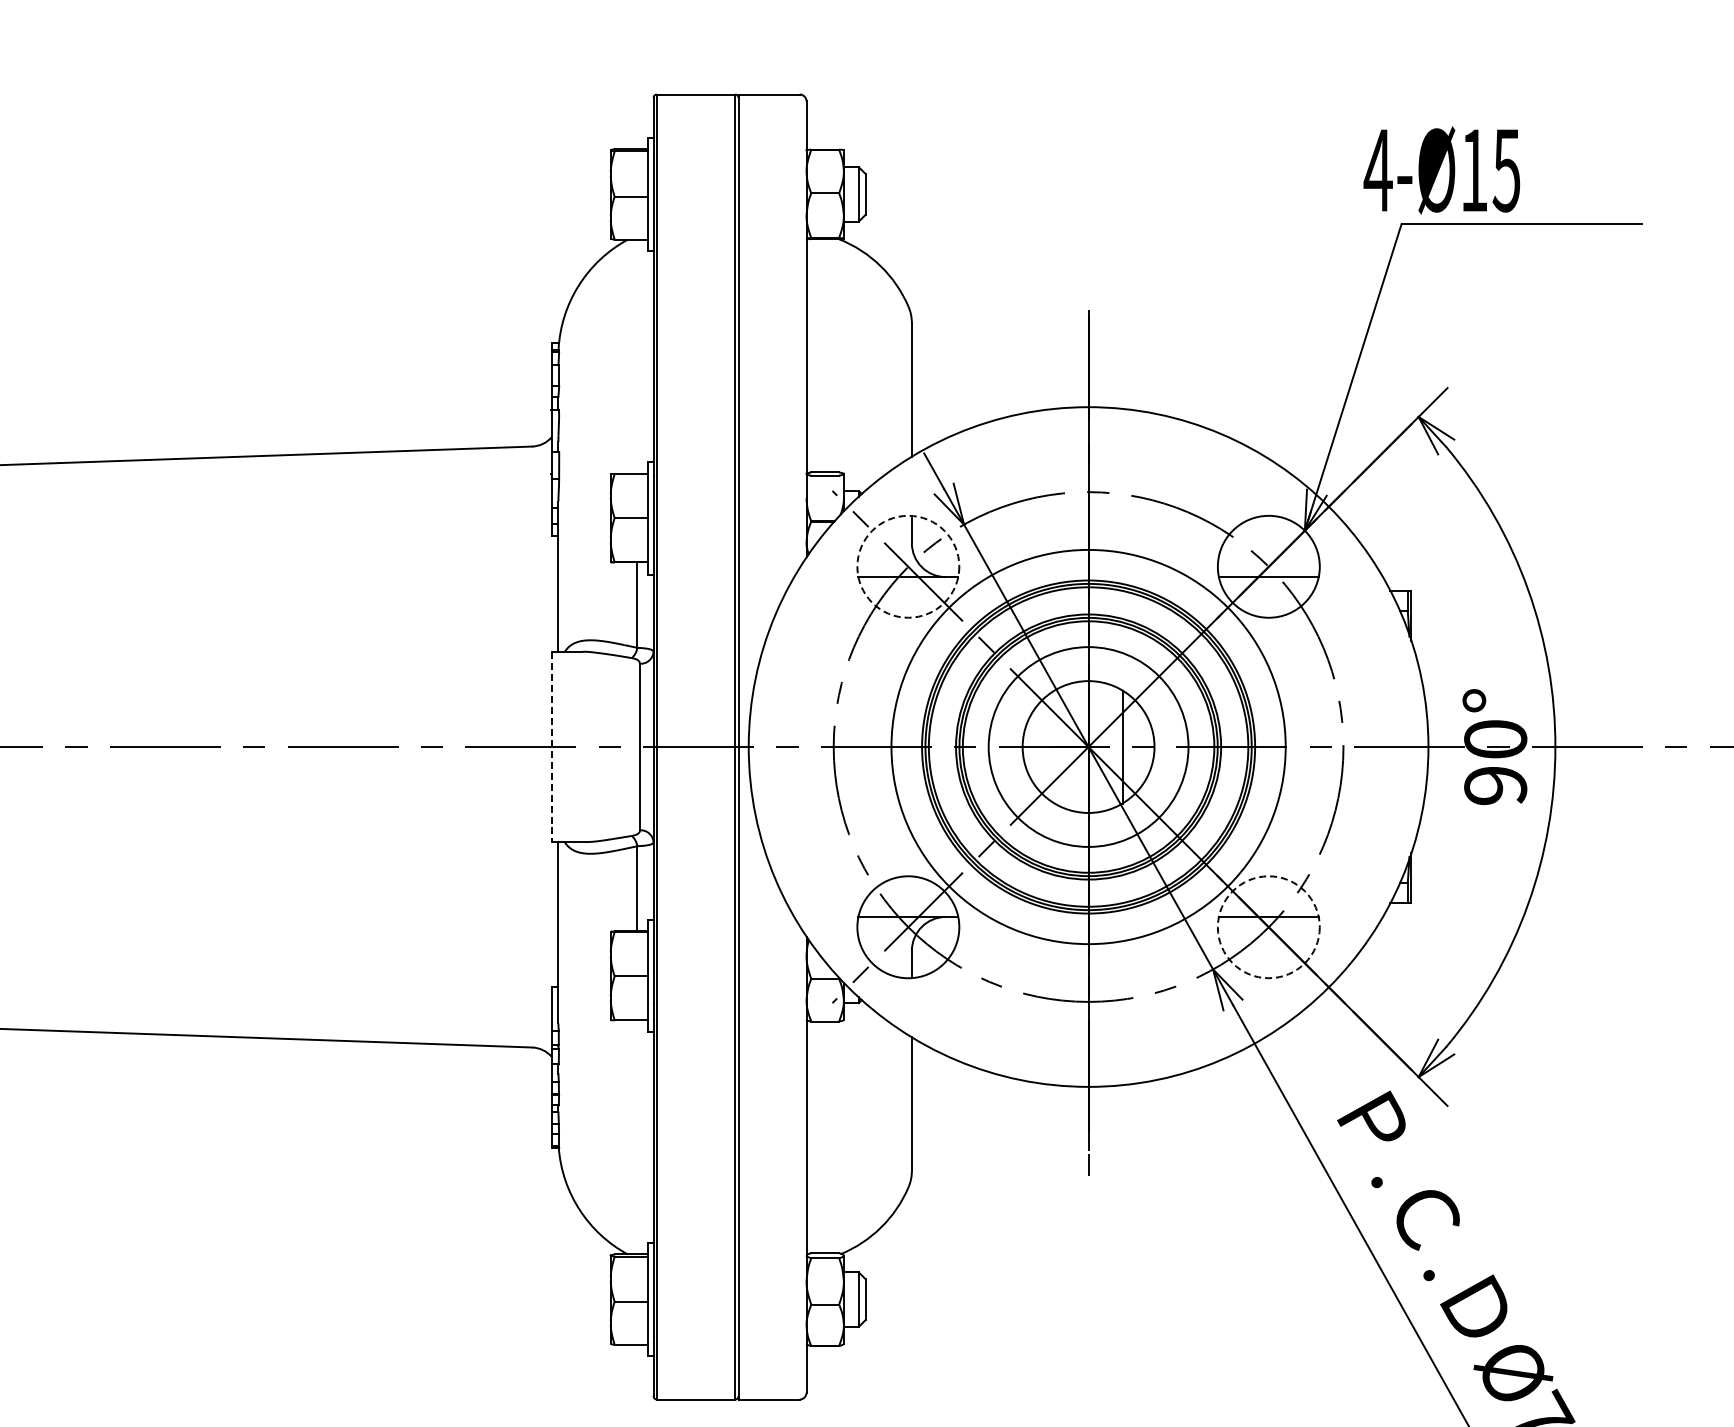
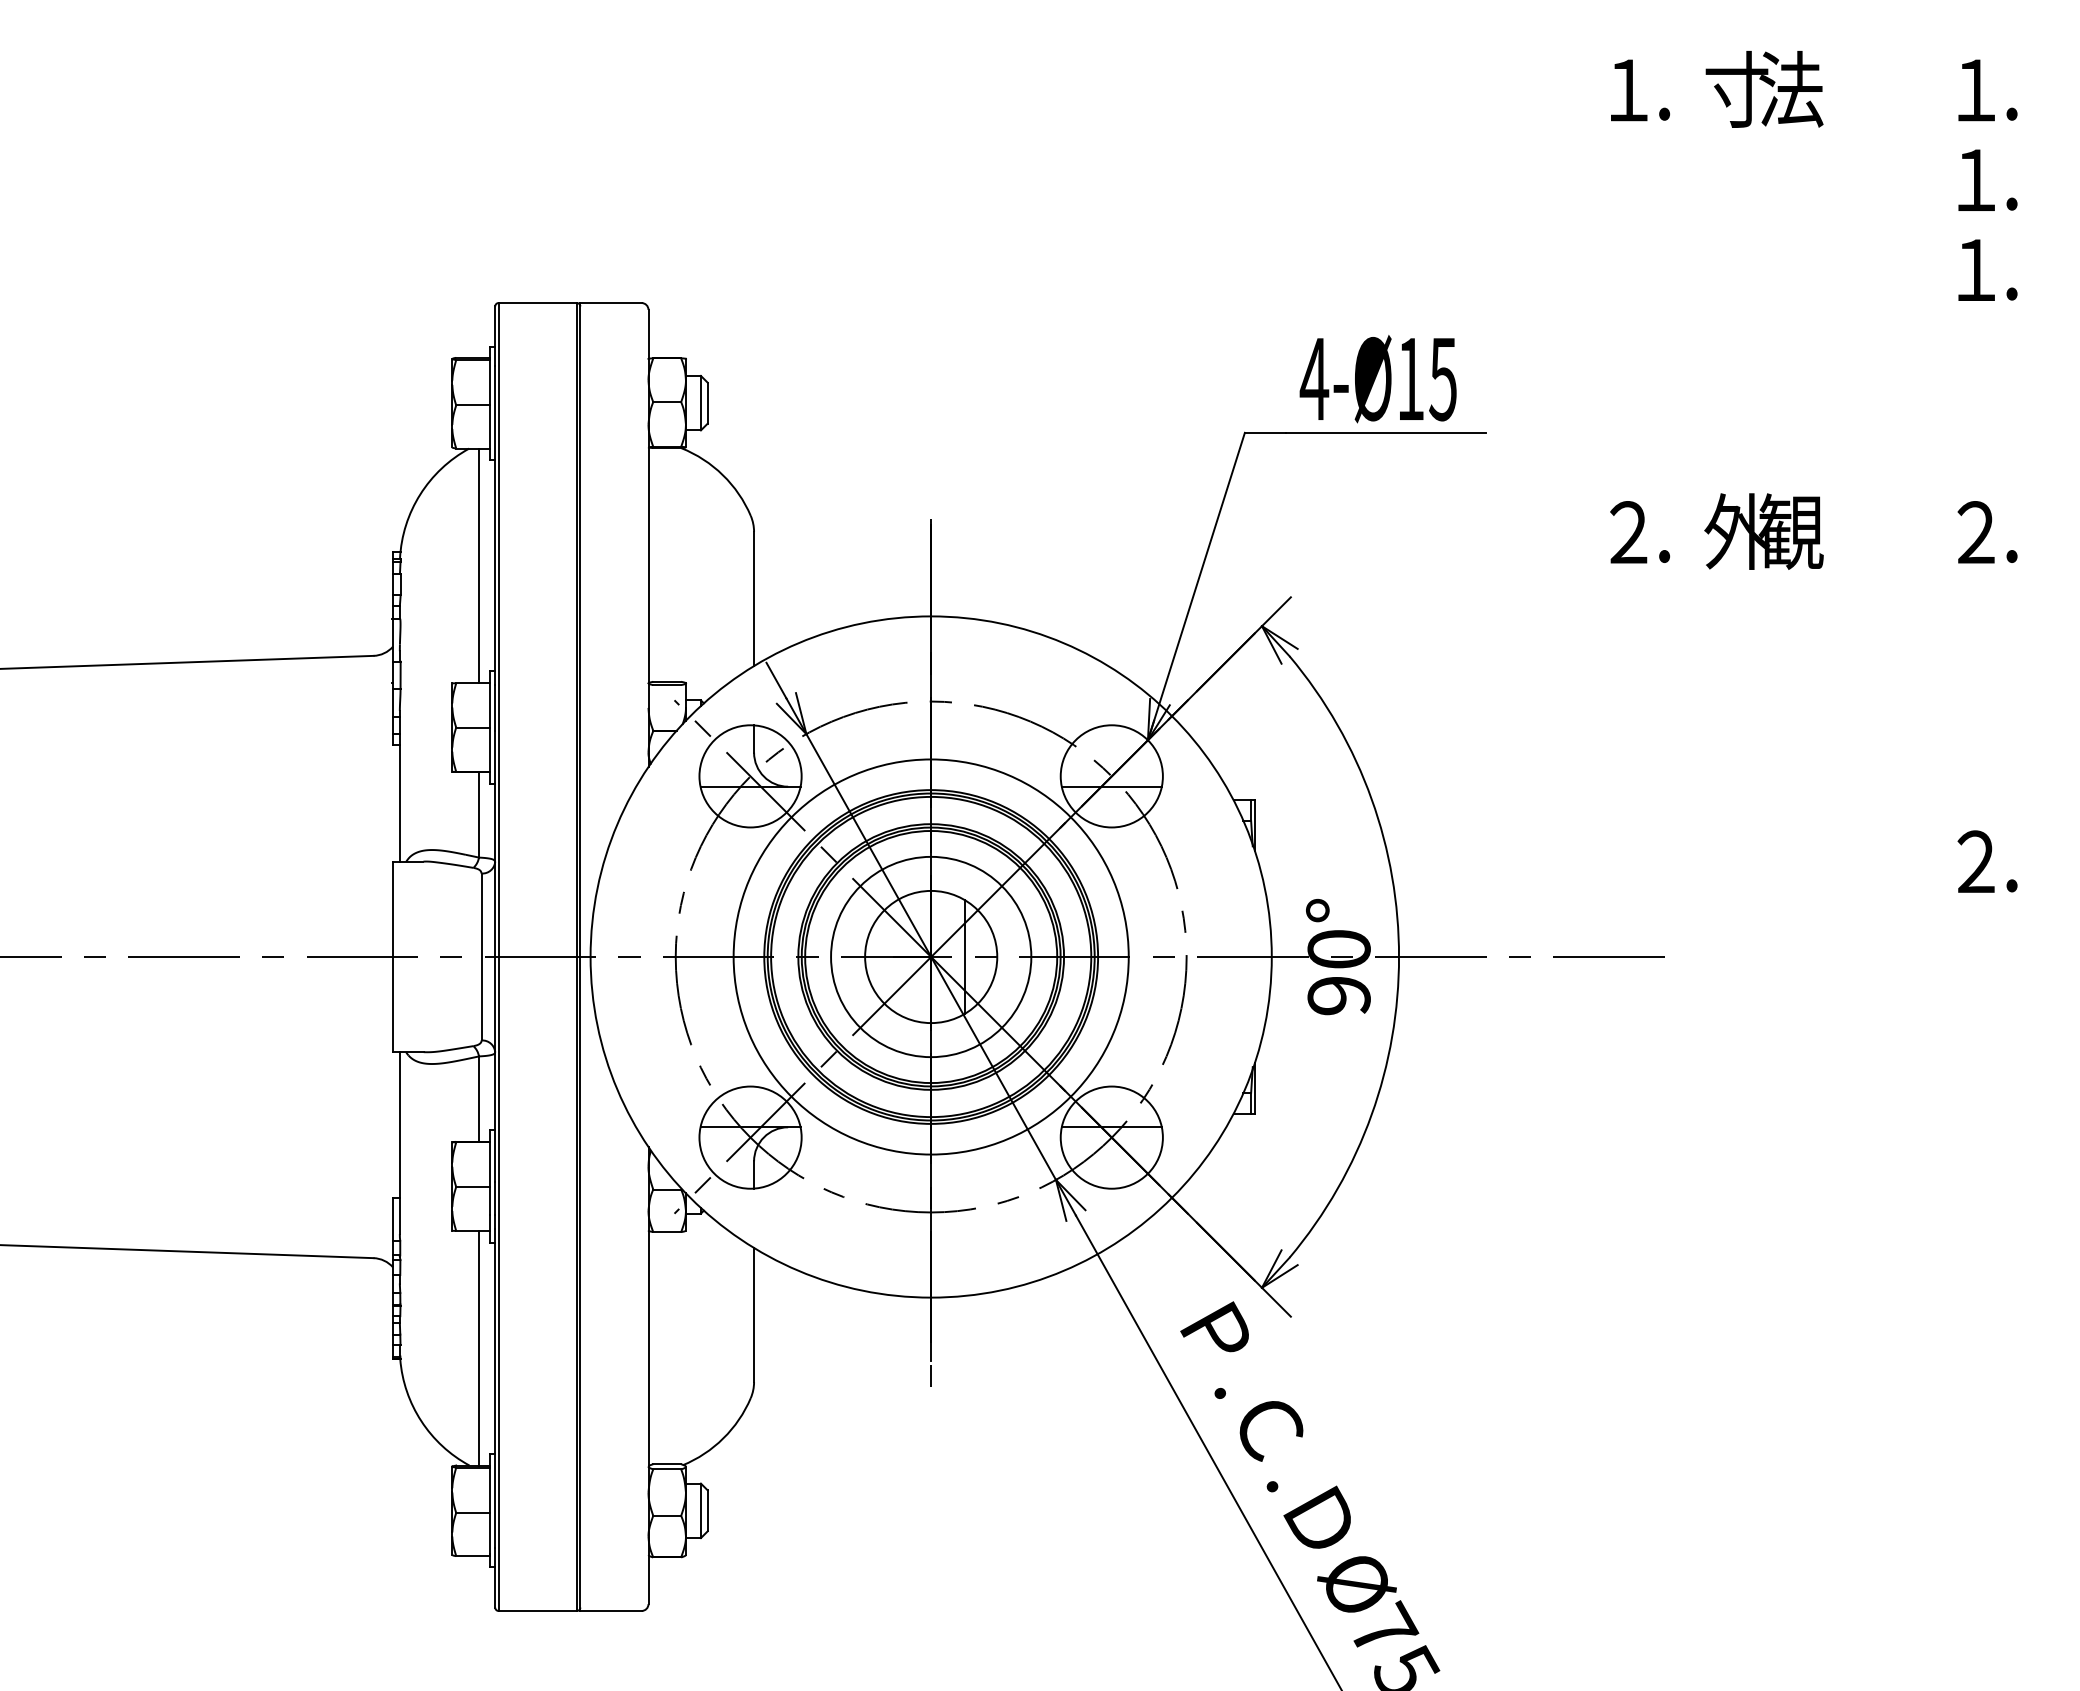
text: (1441, 170) -> (1377, 379), moved
line: (636, 356) -> (478, 565), added
circle: (908, 566) -> (750, 776), dashed -> solid
line: (552, 747) -> (393, 957), dashed -> solid
circle: (1268, 927) -> (1111, 1137), dashed -> solid
line: (636, 1136) -> (478, 1347), added

